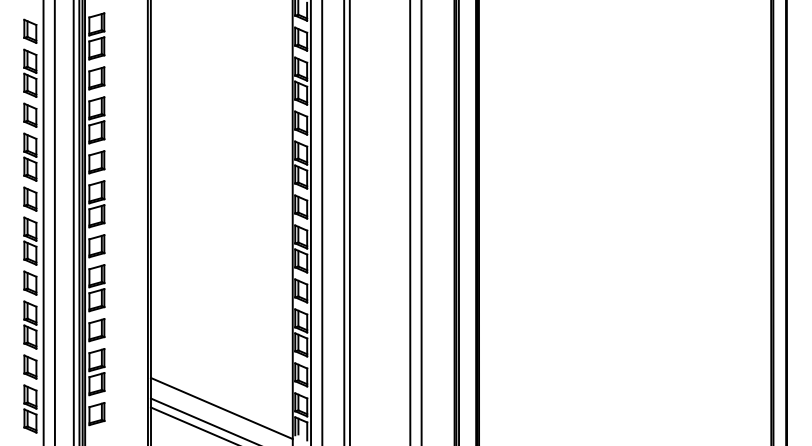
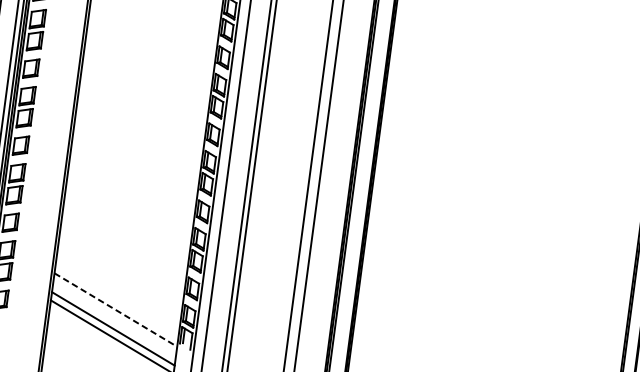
line: (222, 408) -> (116, 310), solid -> dashed

